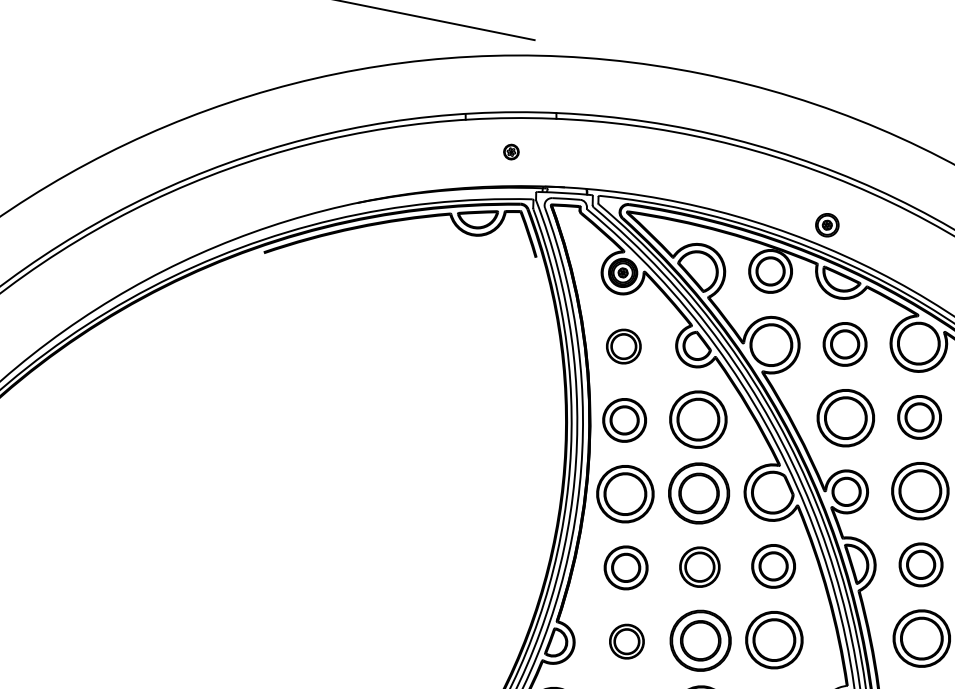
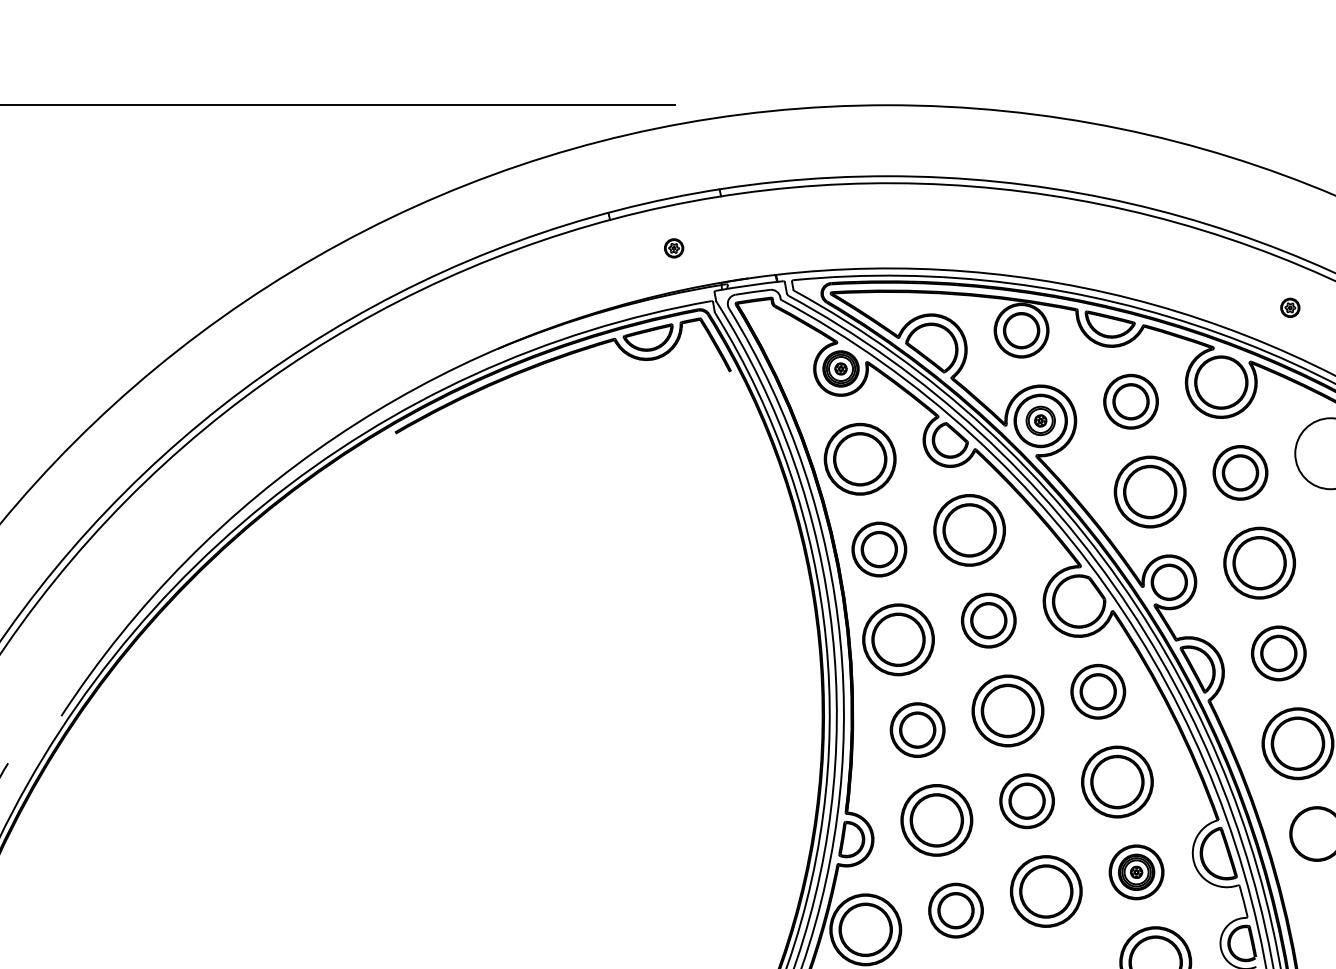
part: (827, 224) -> (1040, 420), moved
part: (623, 345) -> (859, 458), size x1.67
part: (698, 493) -> (988, 620), size x0.71
part: (699, 566) -> (1007, 710), size x1.43
part: (700, 640) -> (1026, 801), size x0.71
part: (626, 641) -> (936, 820), size x1.67

